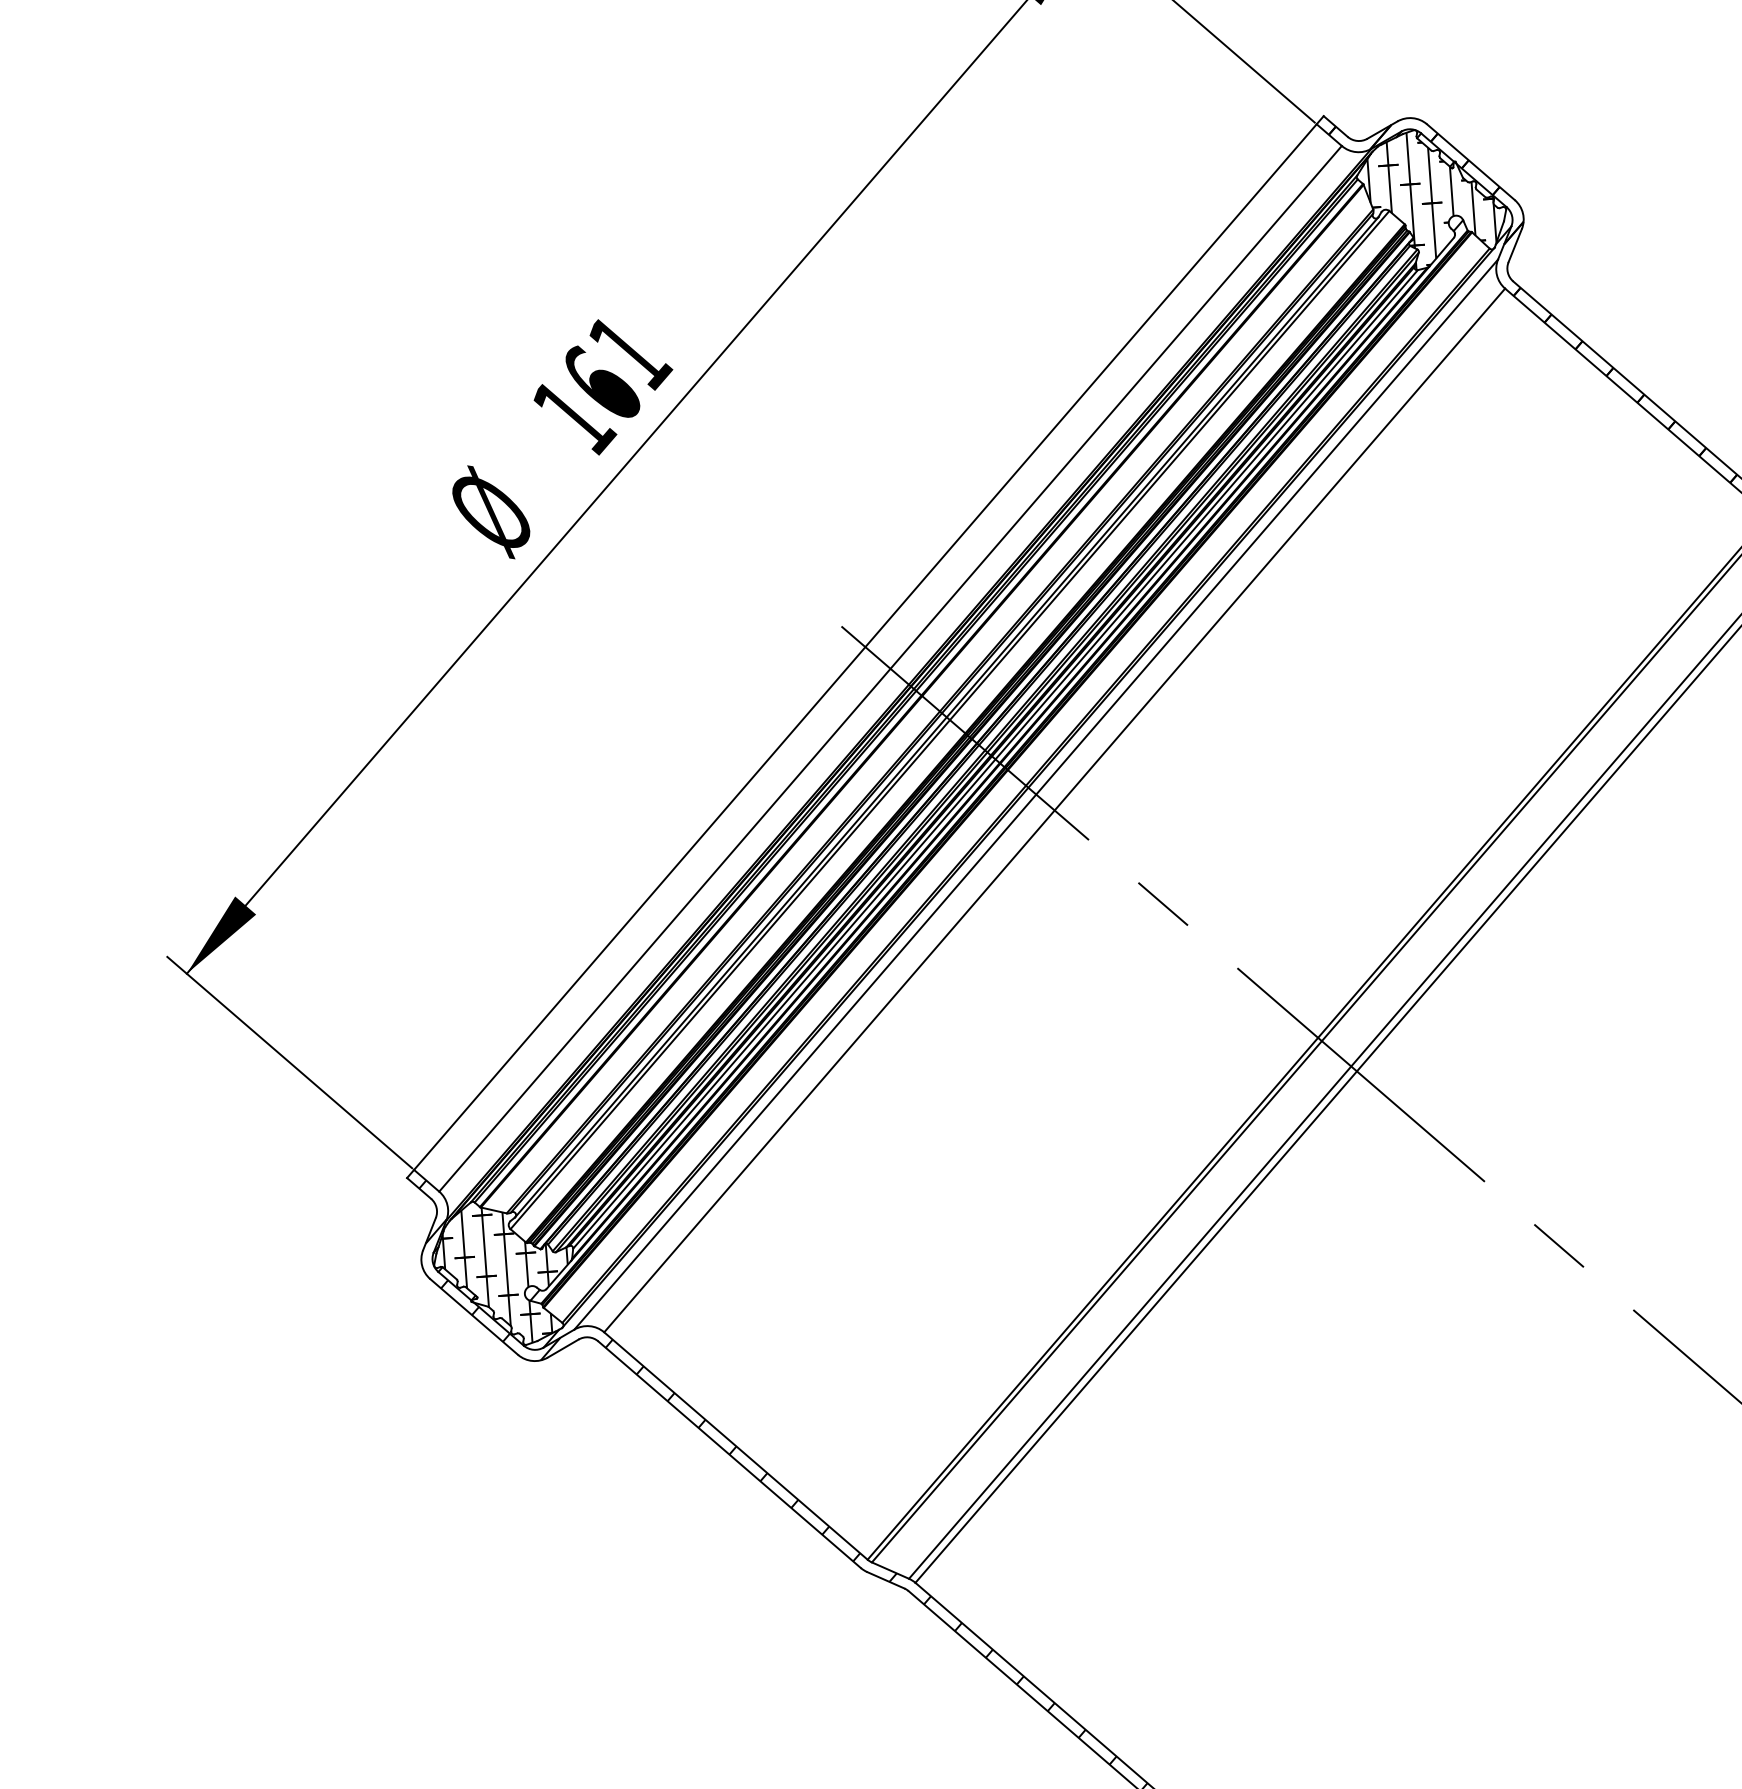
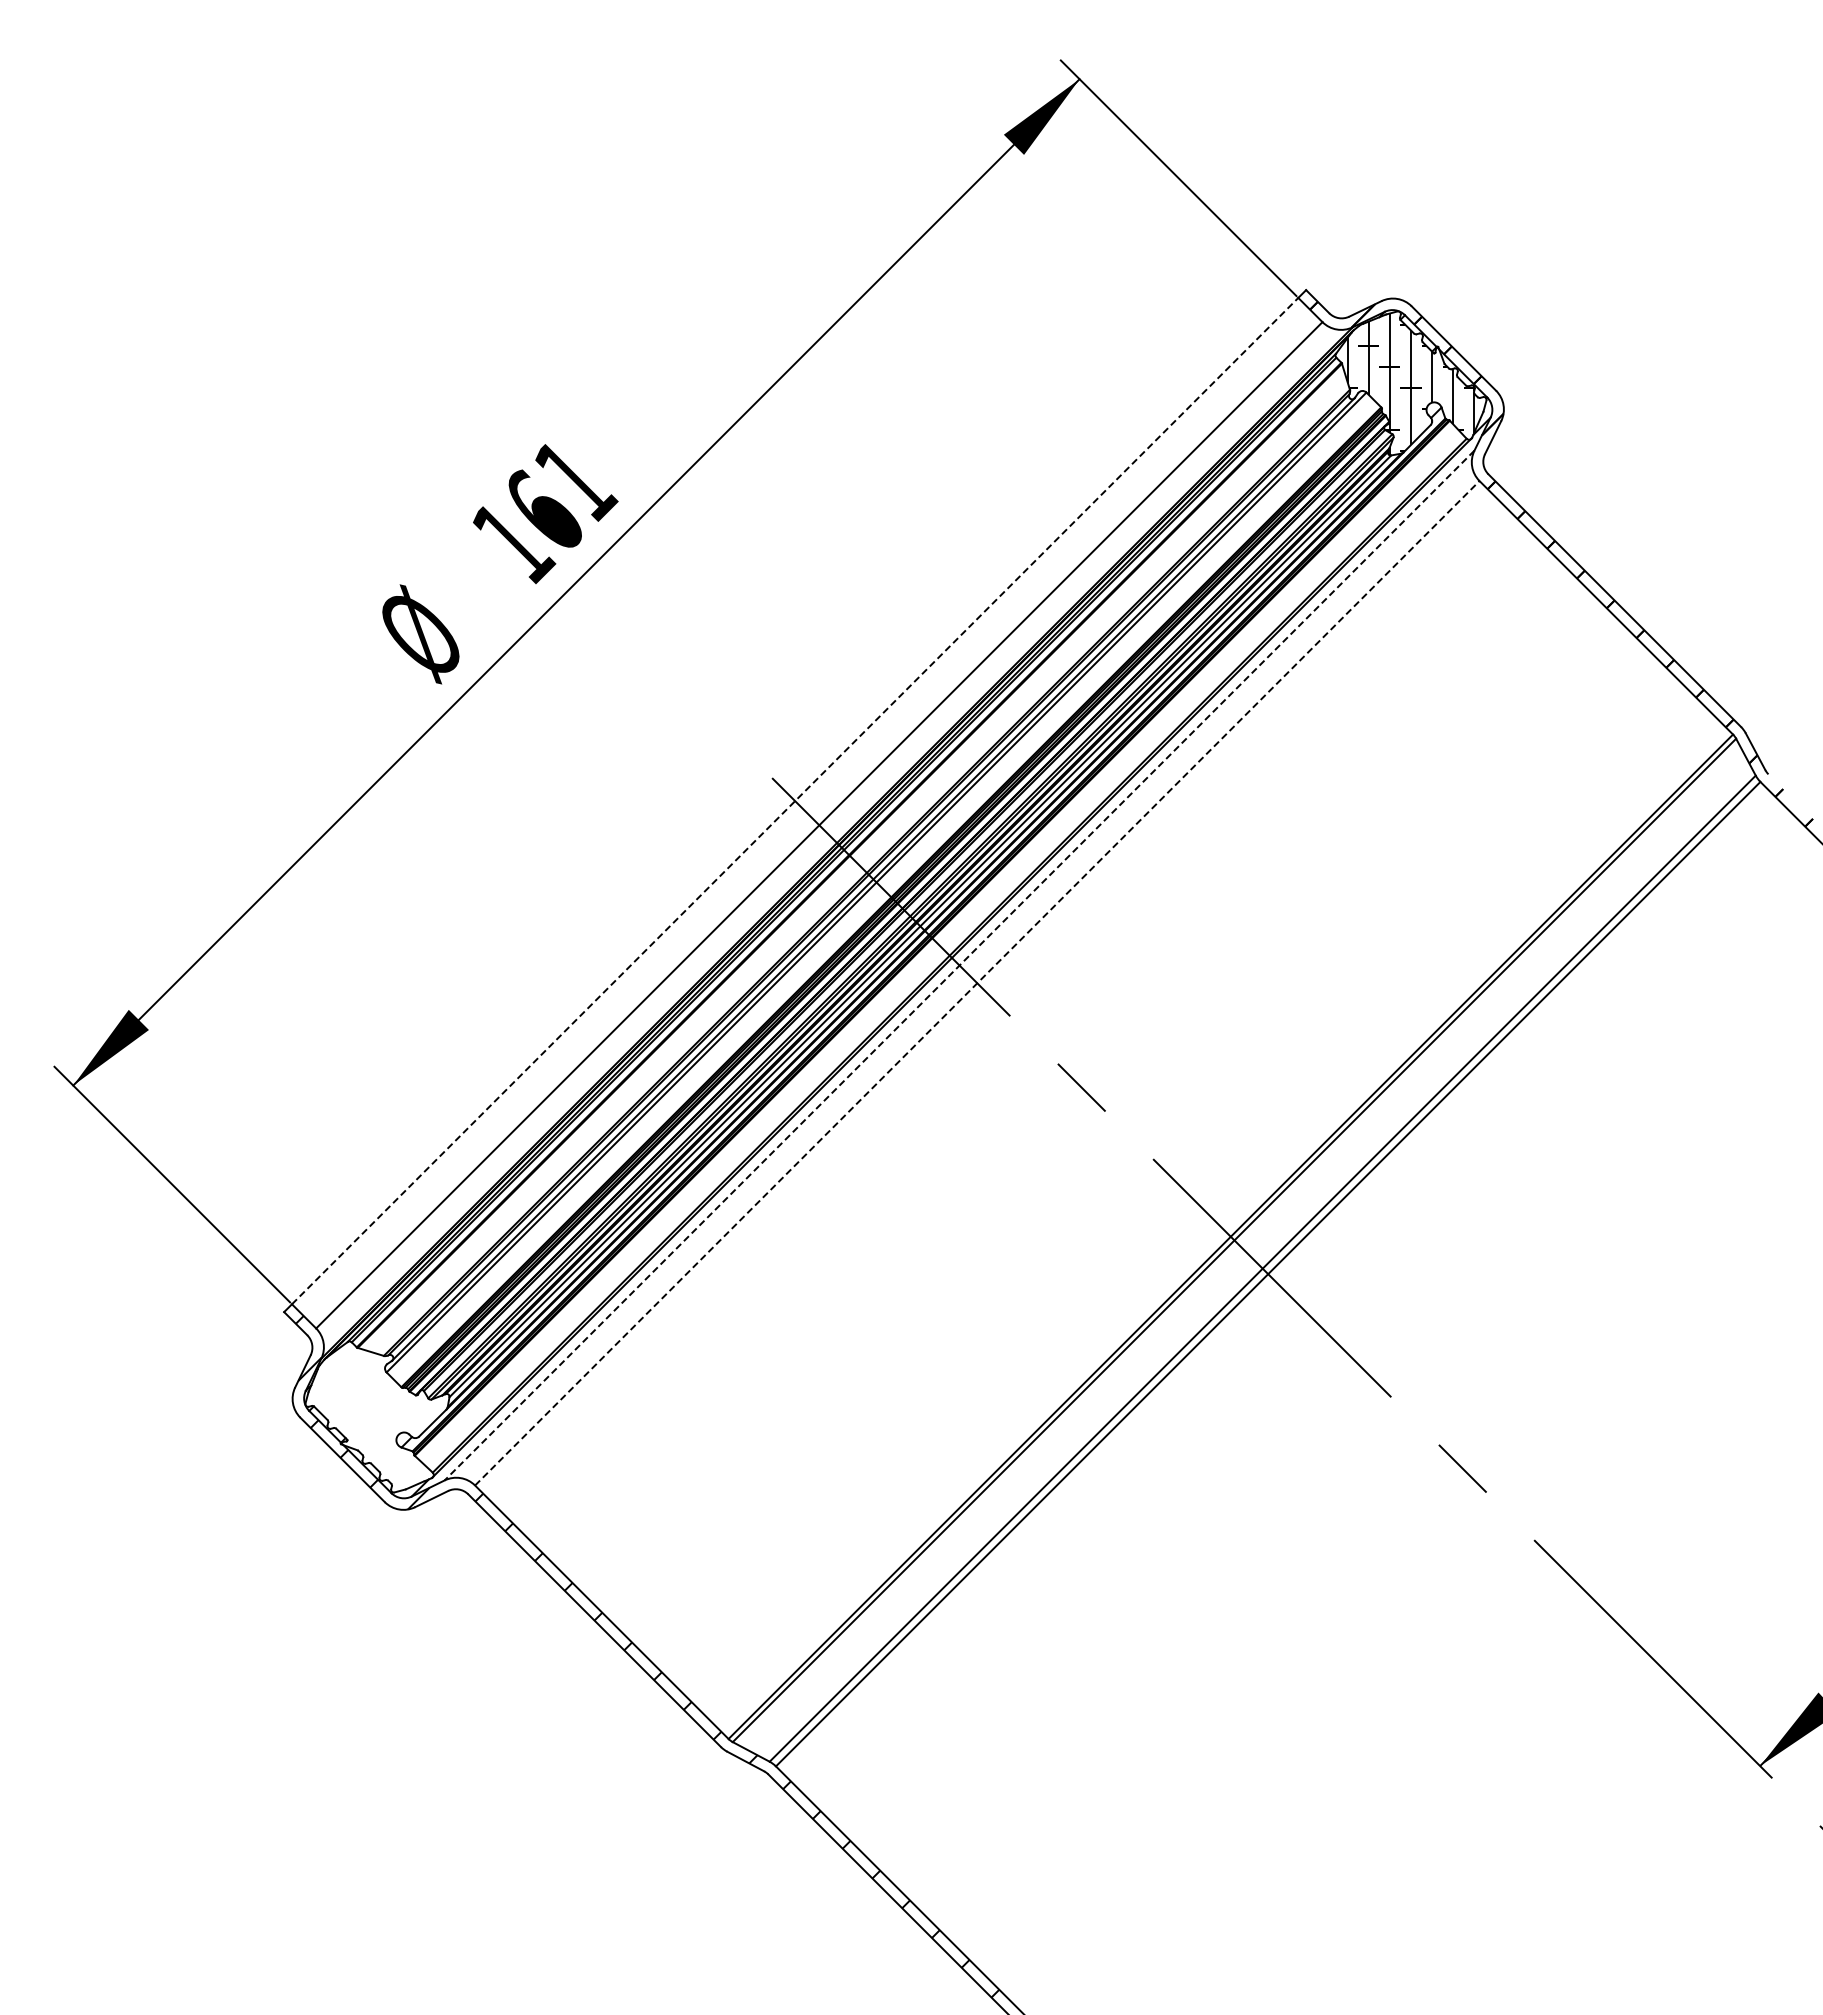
line: (865, 647) -> (795, 801), solid -> dashed
line: (1036, 794) -> (959, 965), solid -> dashed
line: (1054, 809) -> (977, 982), solid -> dashed
hatch: (506, 1275) -> (378, 1419), removed

